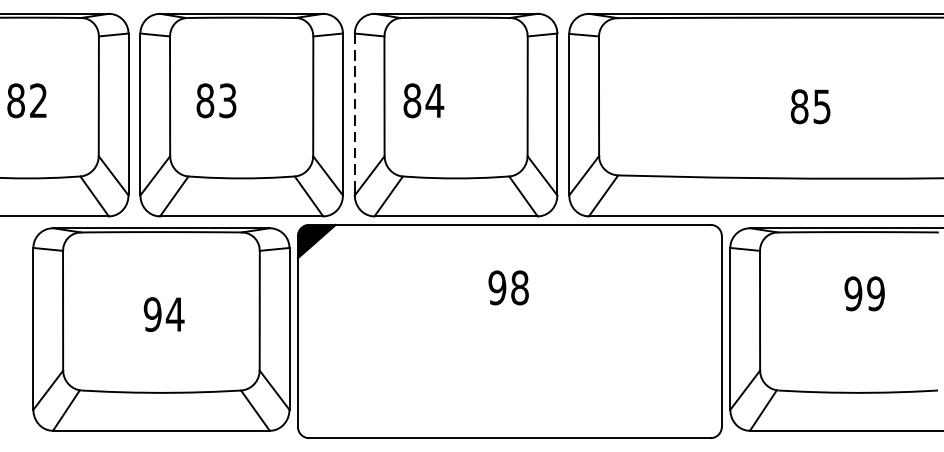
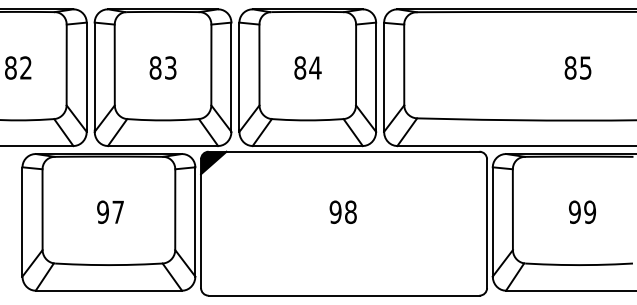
text: (215, 100) -> (162, 67), moved
text: (423, 100) -> (307, 67), moved
text: (809, 105) -> (577, 67), moved
line: (354, 113) -> (239, 76), dashed -> solid
text: (507, 286) -> (342, 211), moved
text: (864, 292) -> (582, 211), moved
text: (174, 313) -> (117, 211), 94 -> 97

